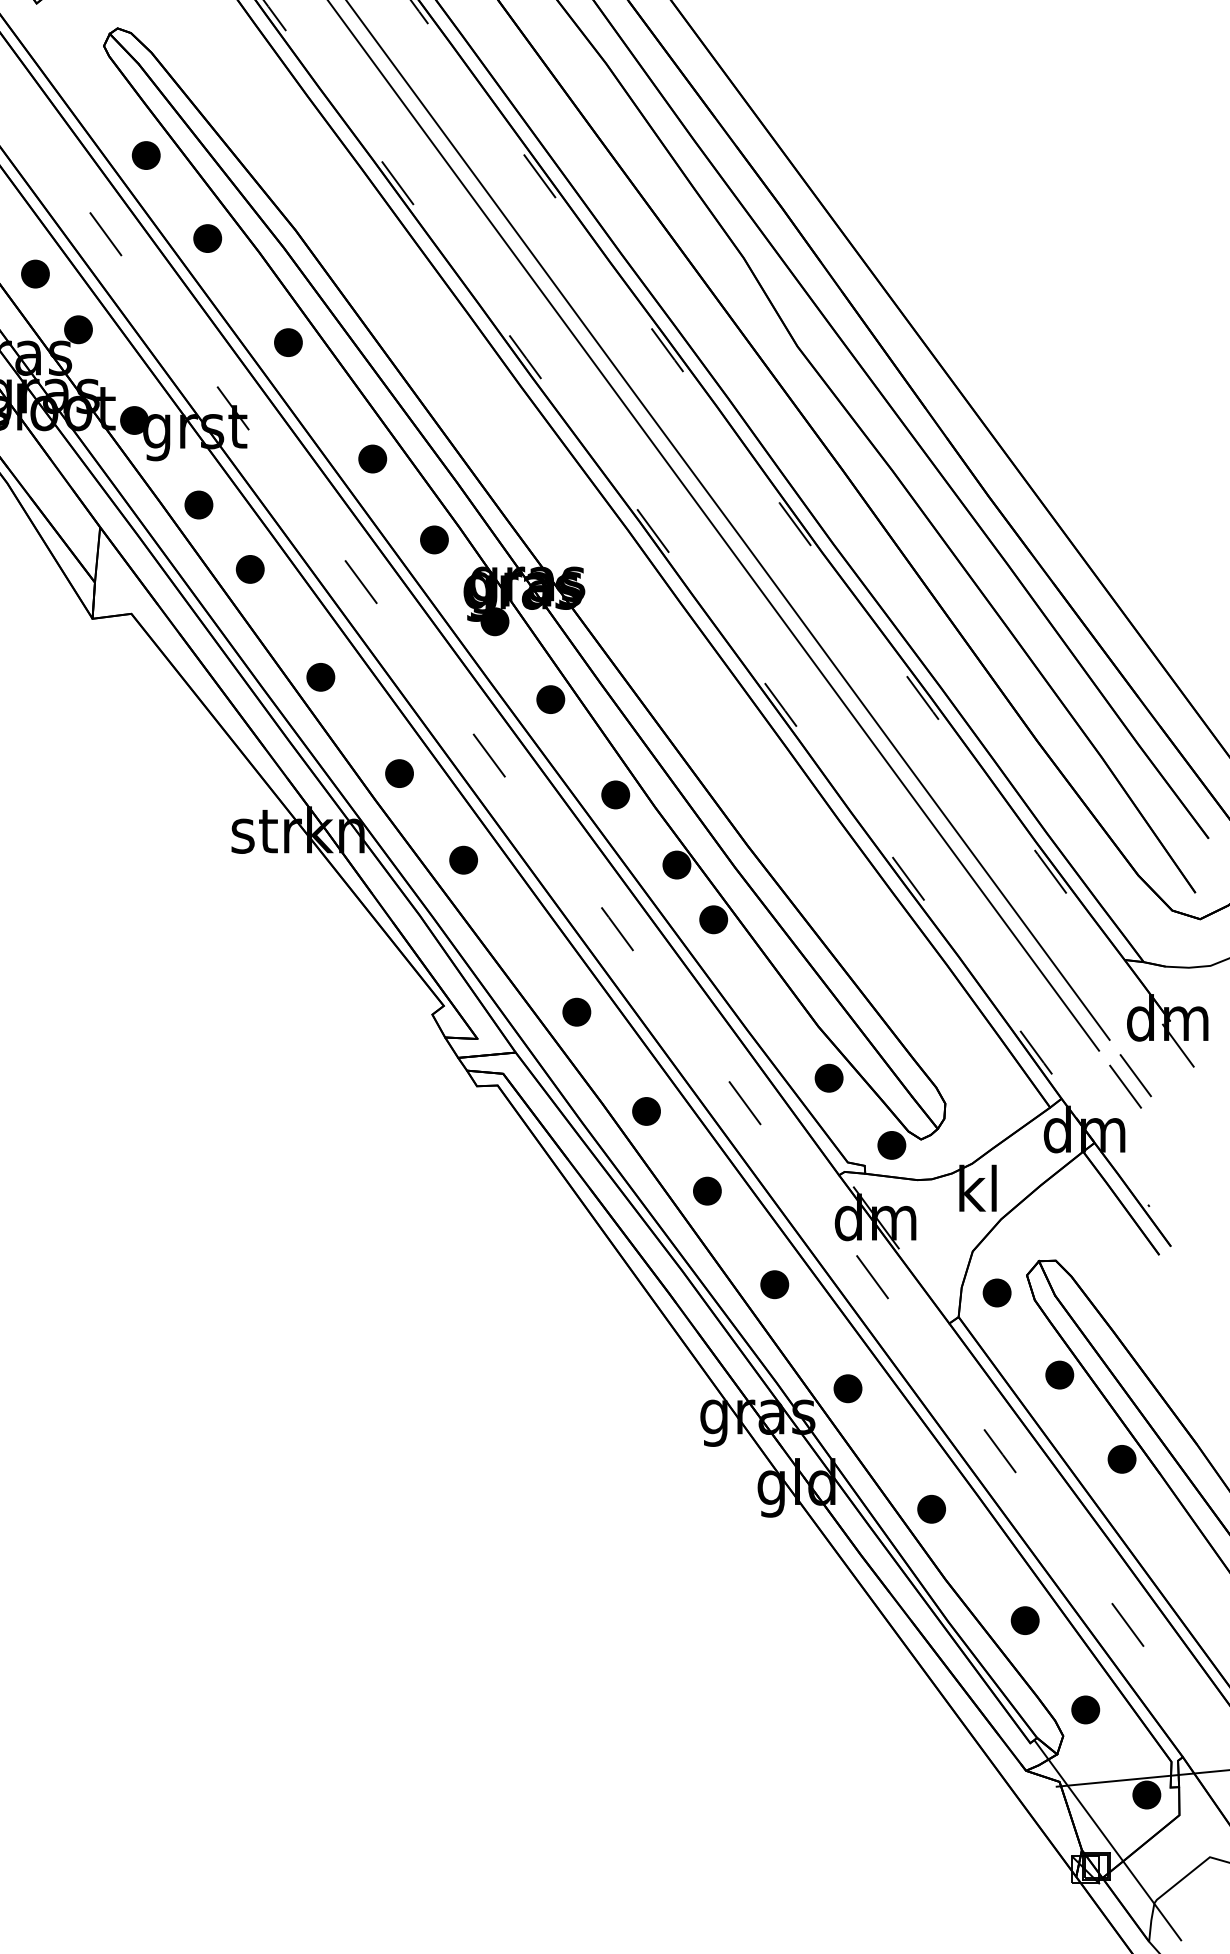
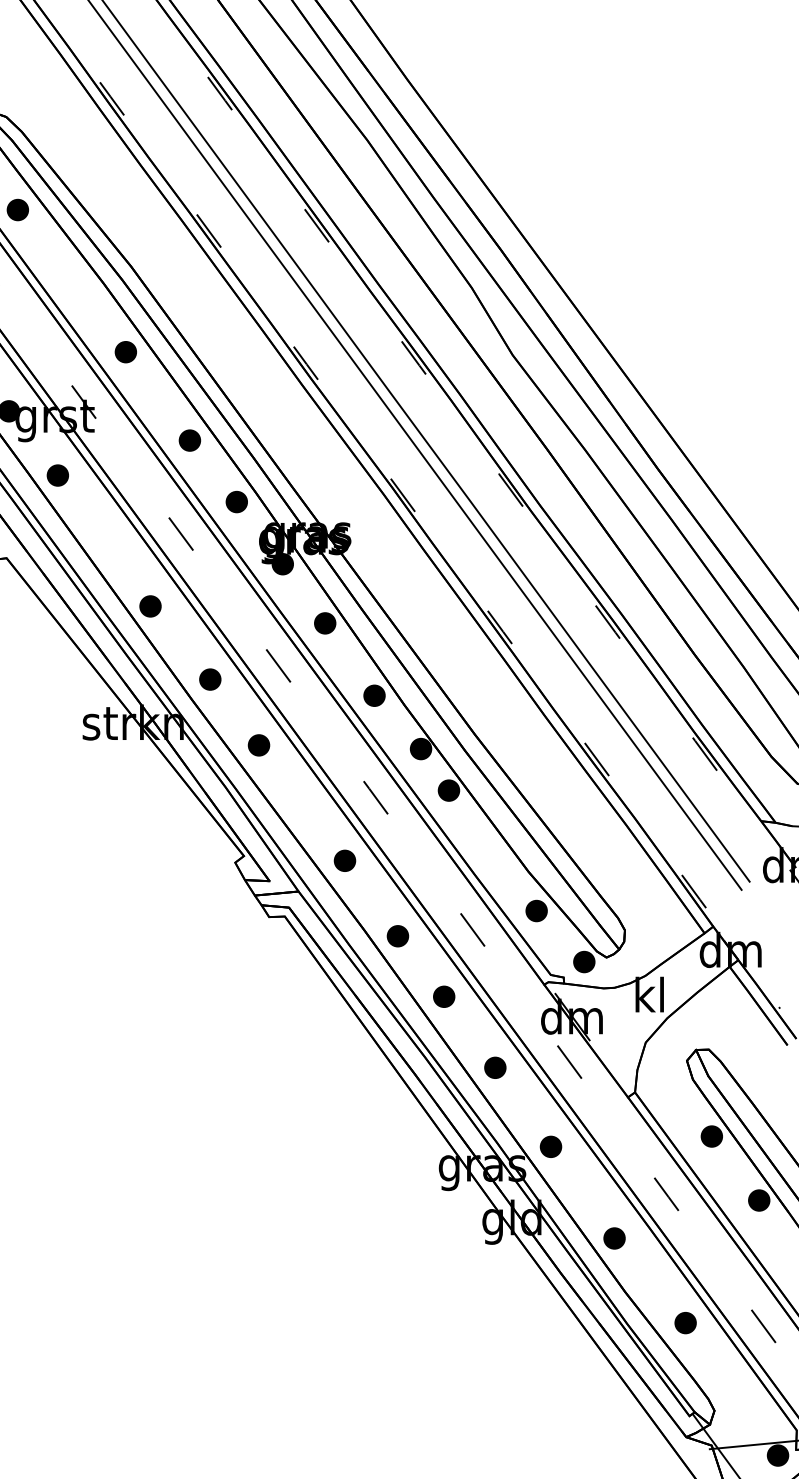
part: (207, 238) -> (64, 273), removed
part: (249, 569) -> (96, 524), removed
line: (1135, 1075) -> (769, 908), removed
line: (1124, 1085) -> (761, 916), removed
part: (996, 1292) -> (663, 1073), removed
part: (1085, 1709) -> (731, 1390), removed

